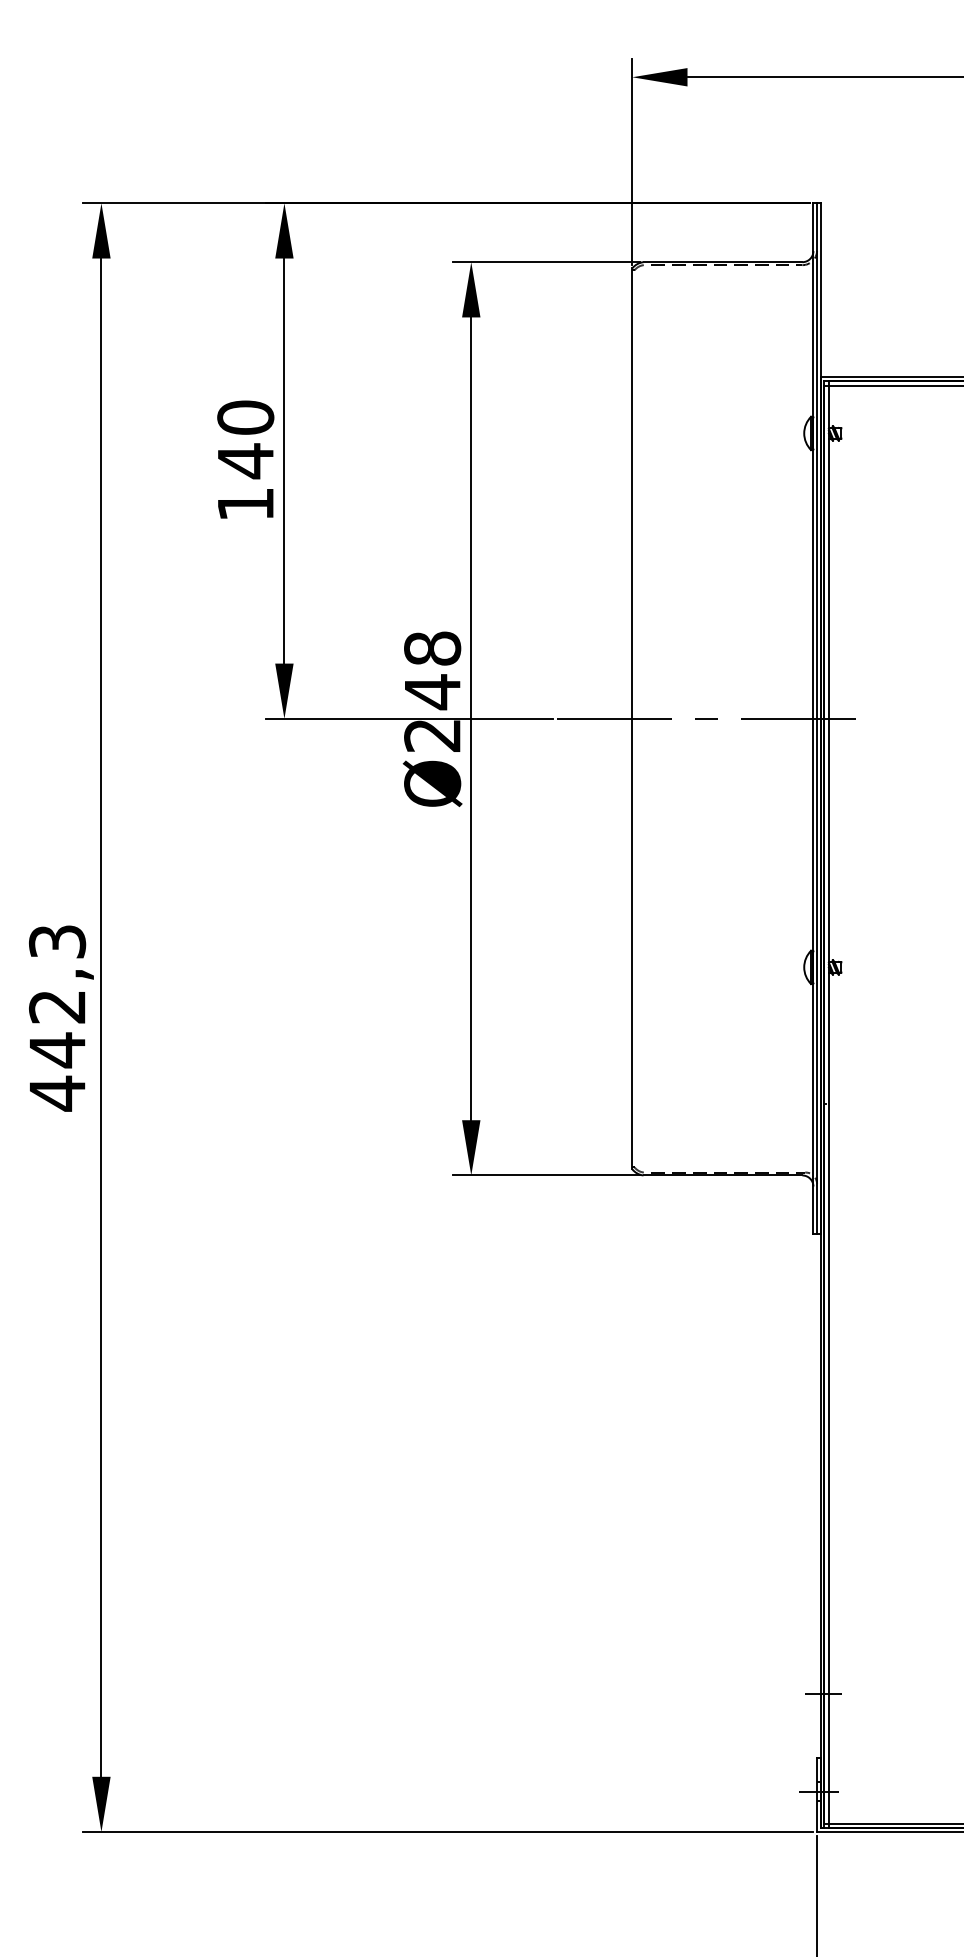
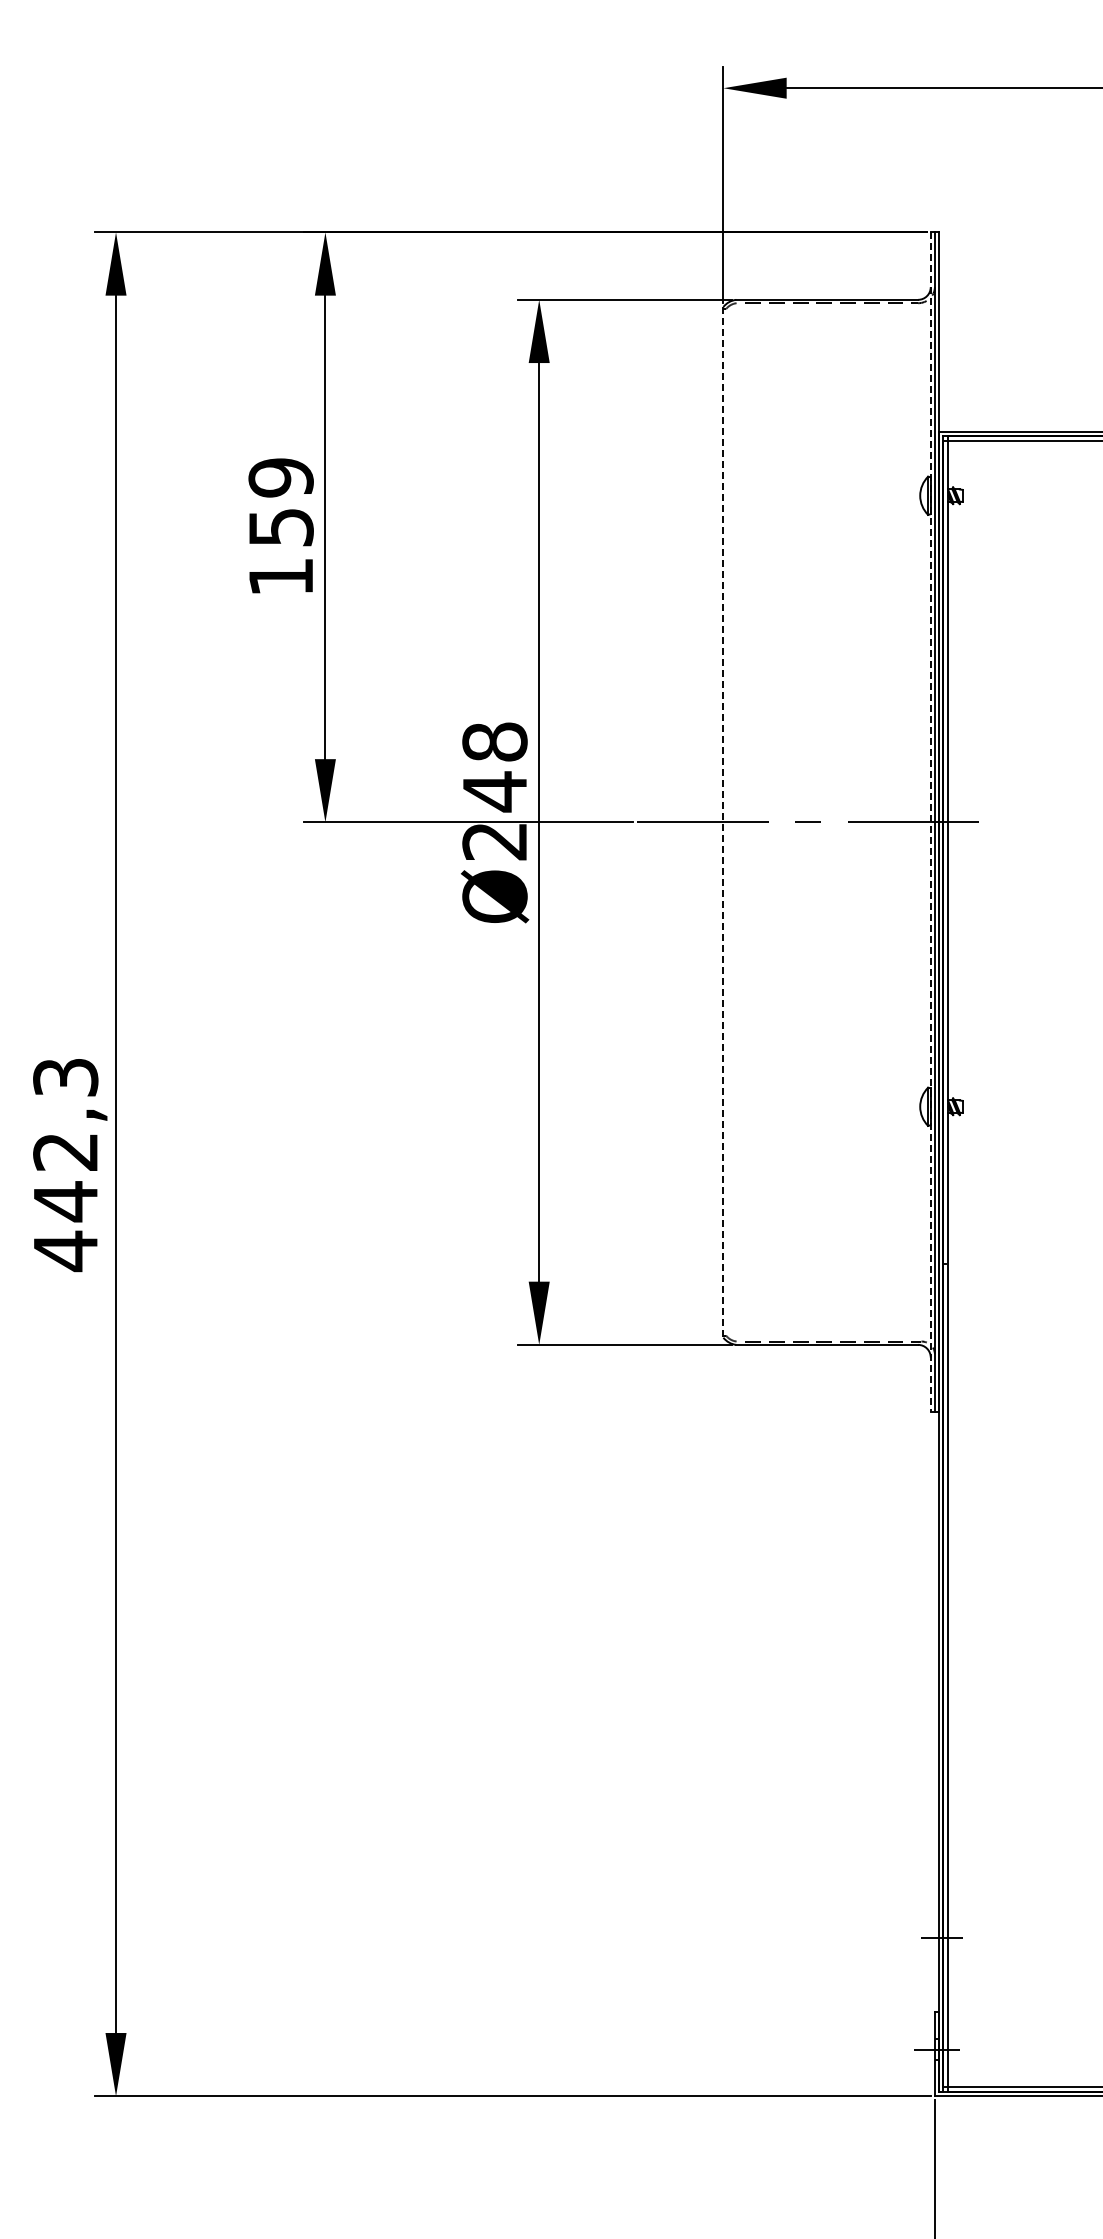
text: (245, 440) -> (280, 503), 140 -> 159
line: (632, 718) -> (723, 822), solid -> dashed
line: (813, 718) -> (930, 822), solid -> dashed

